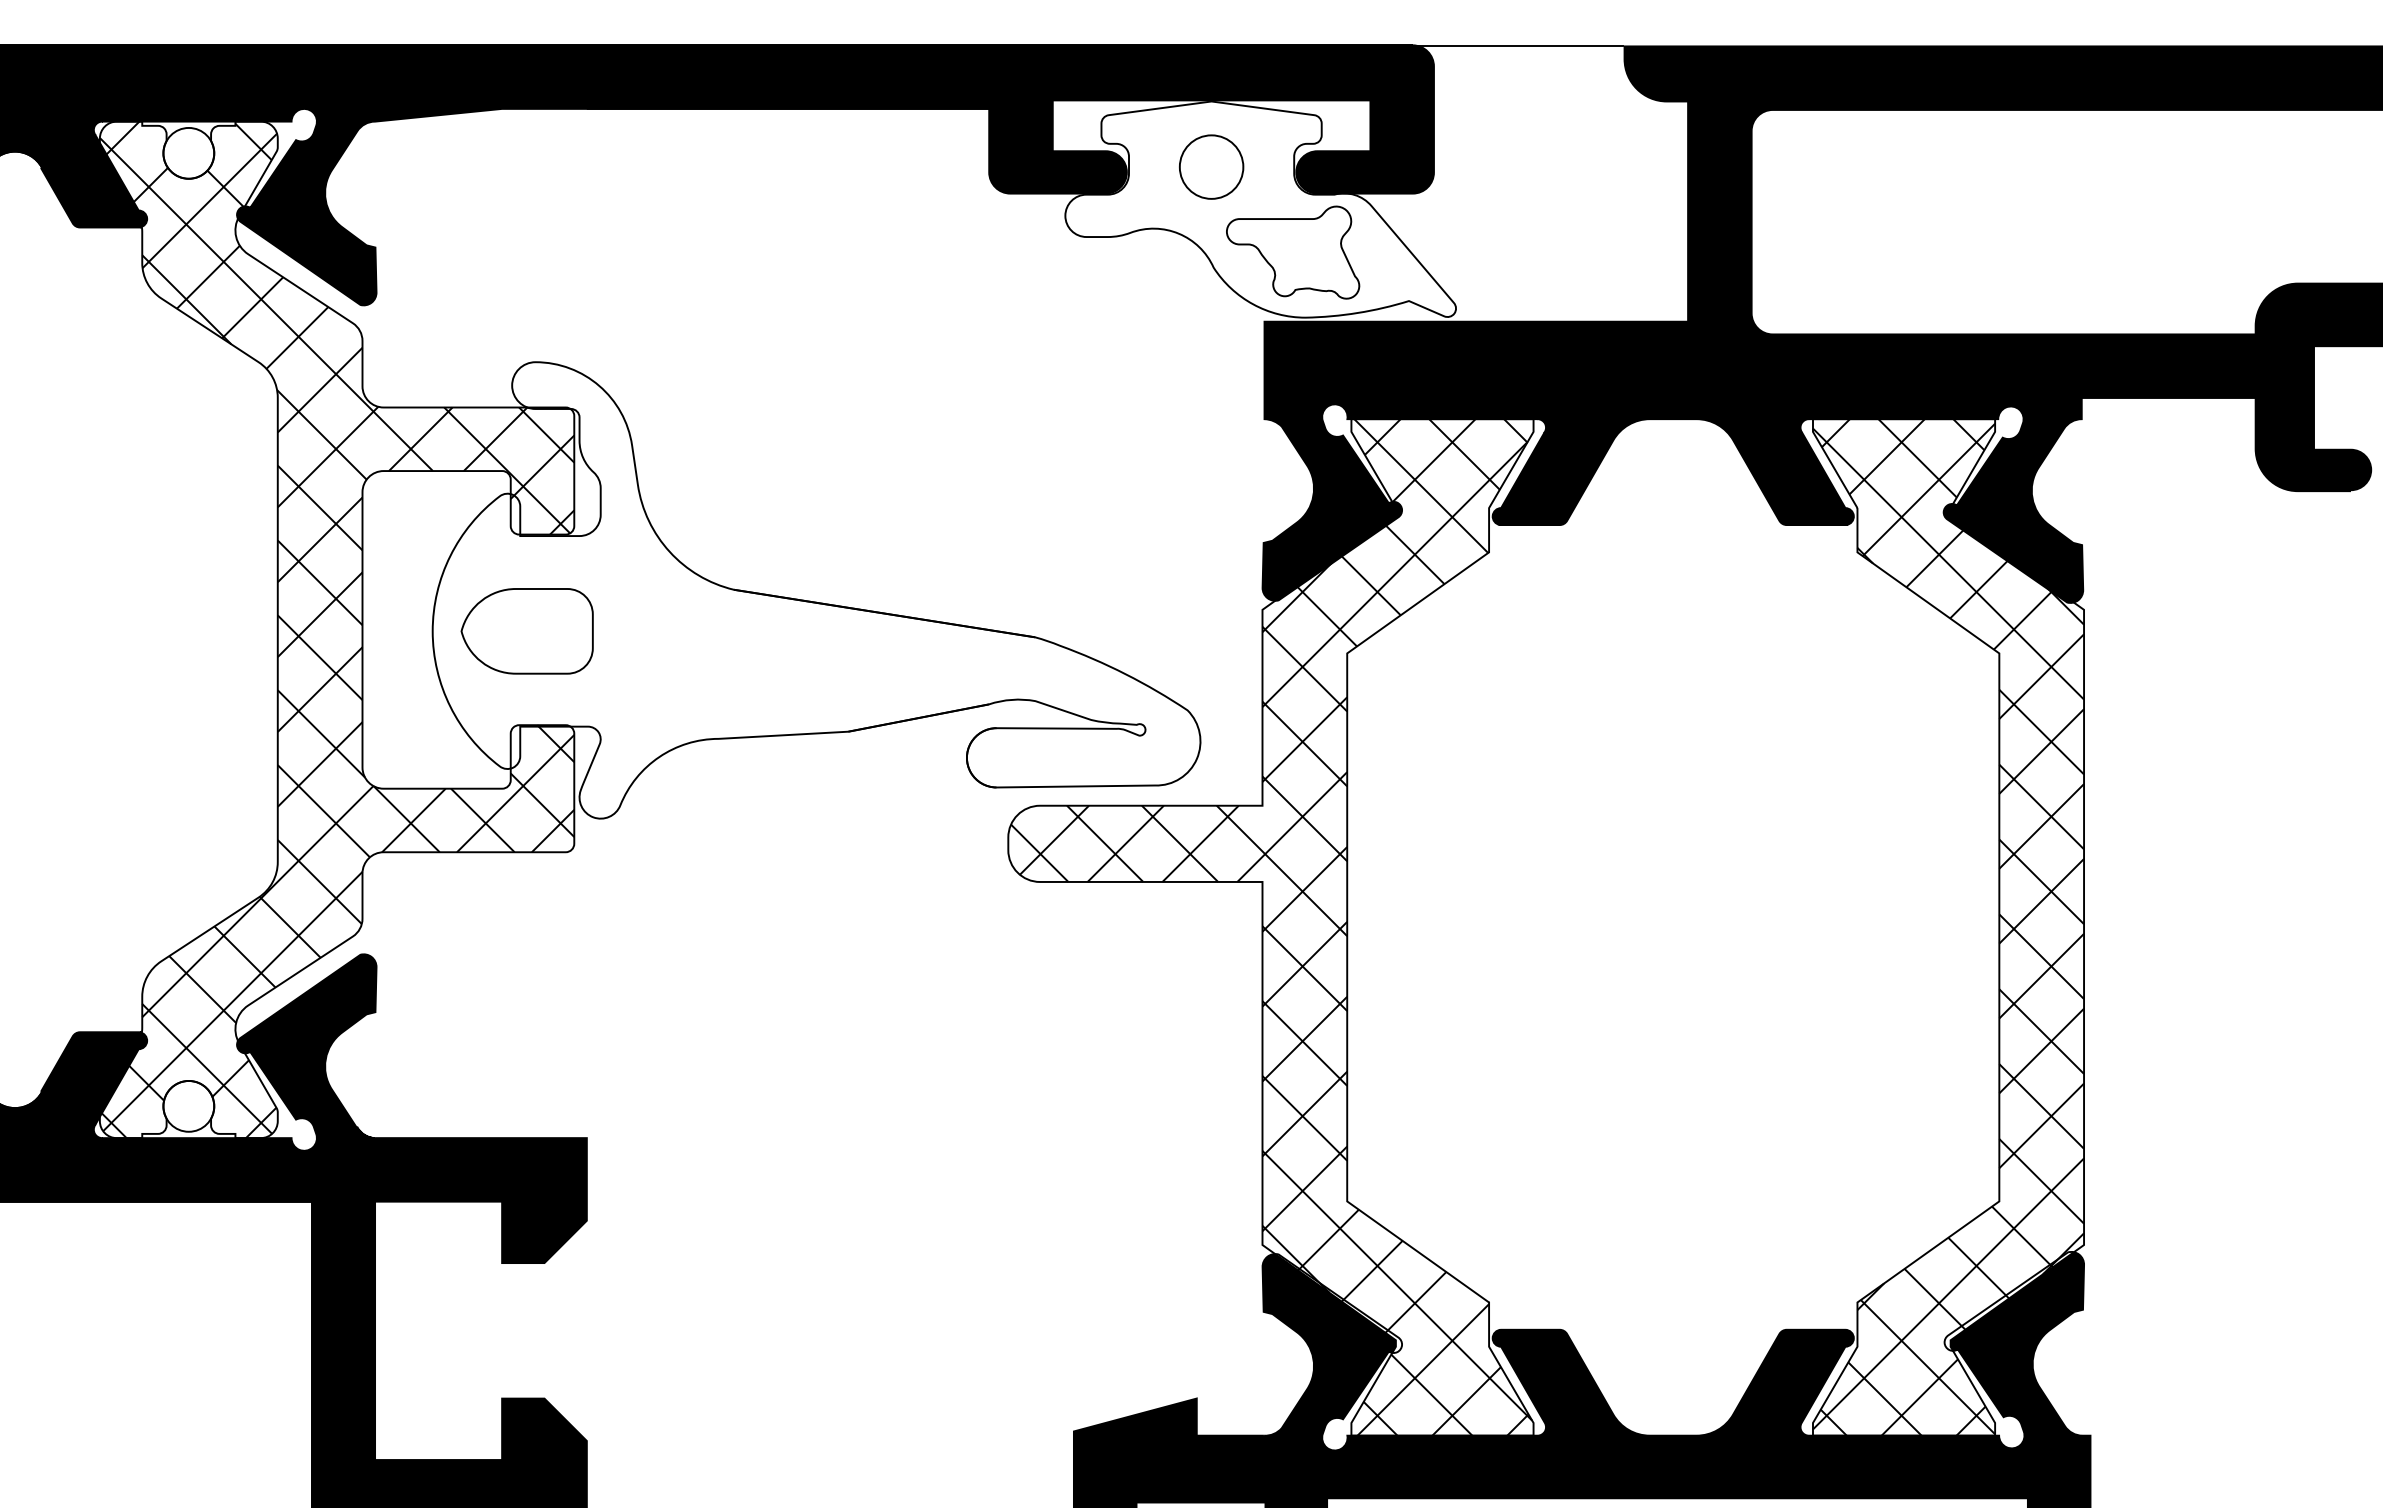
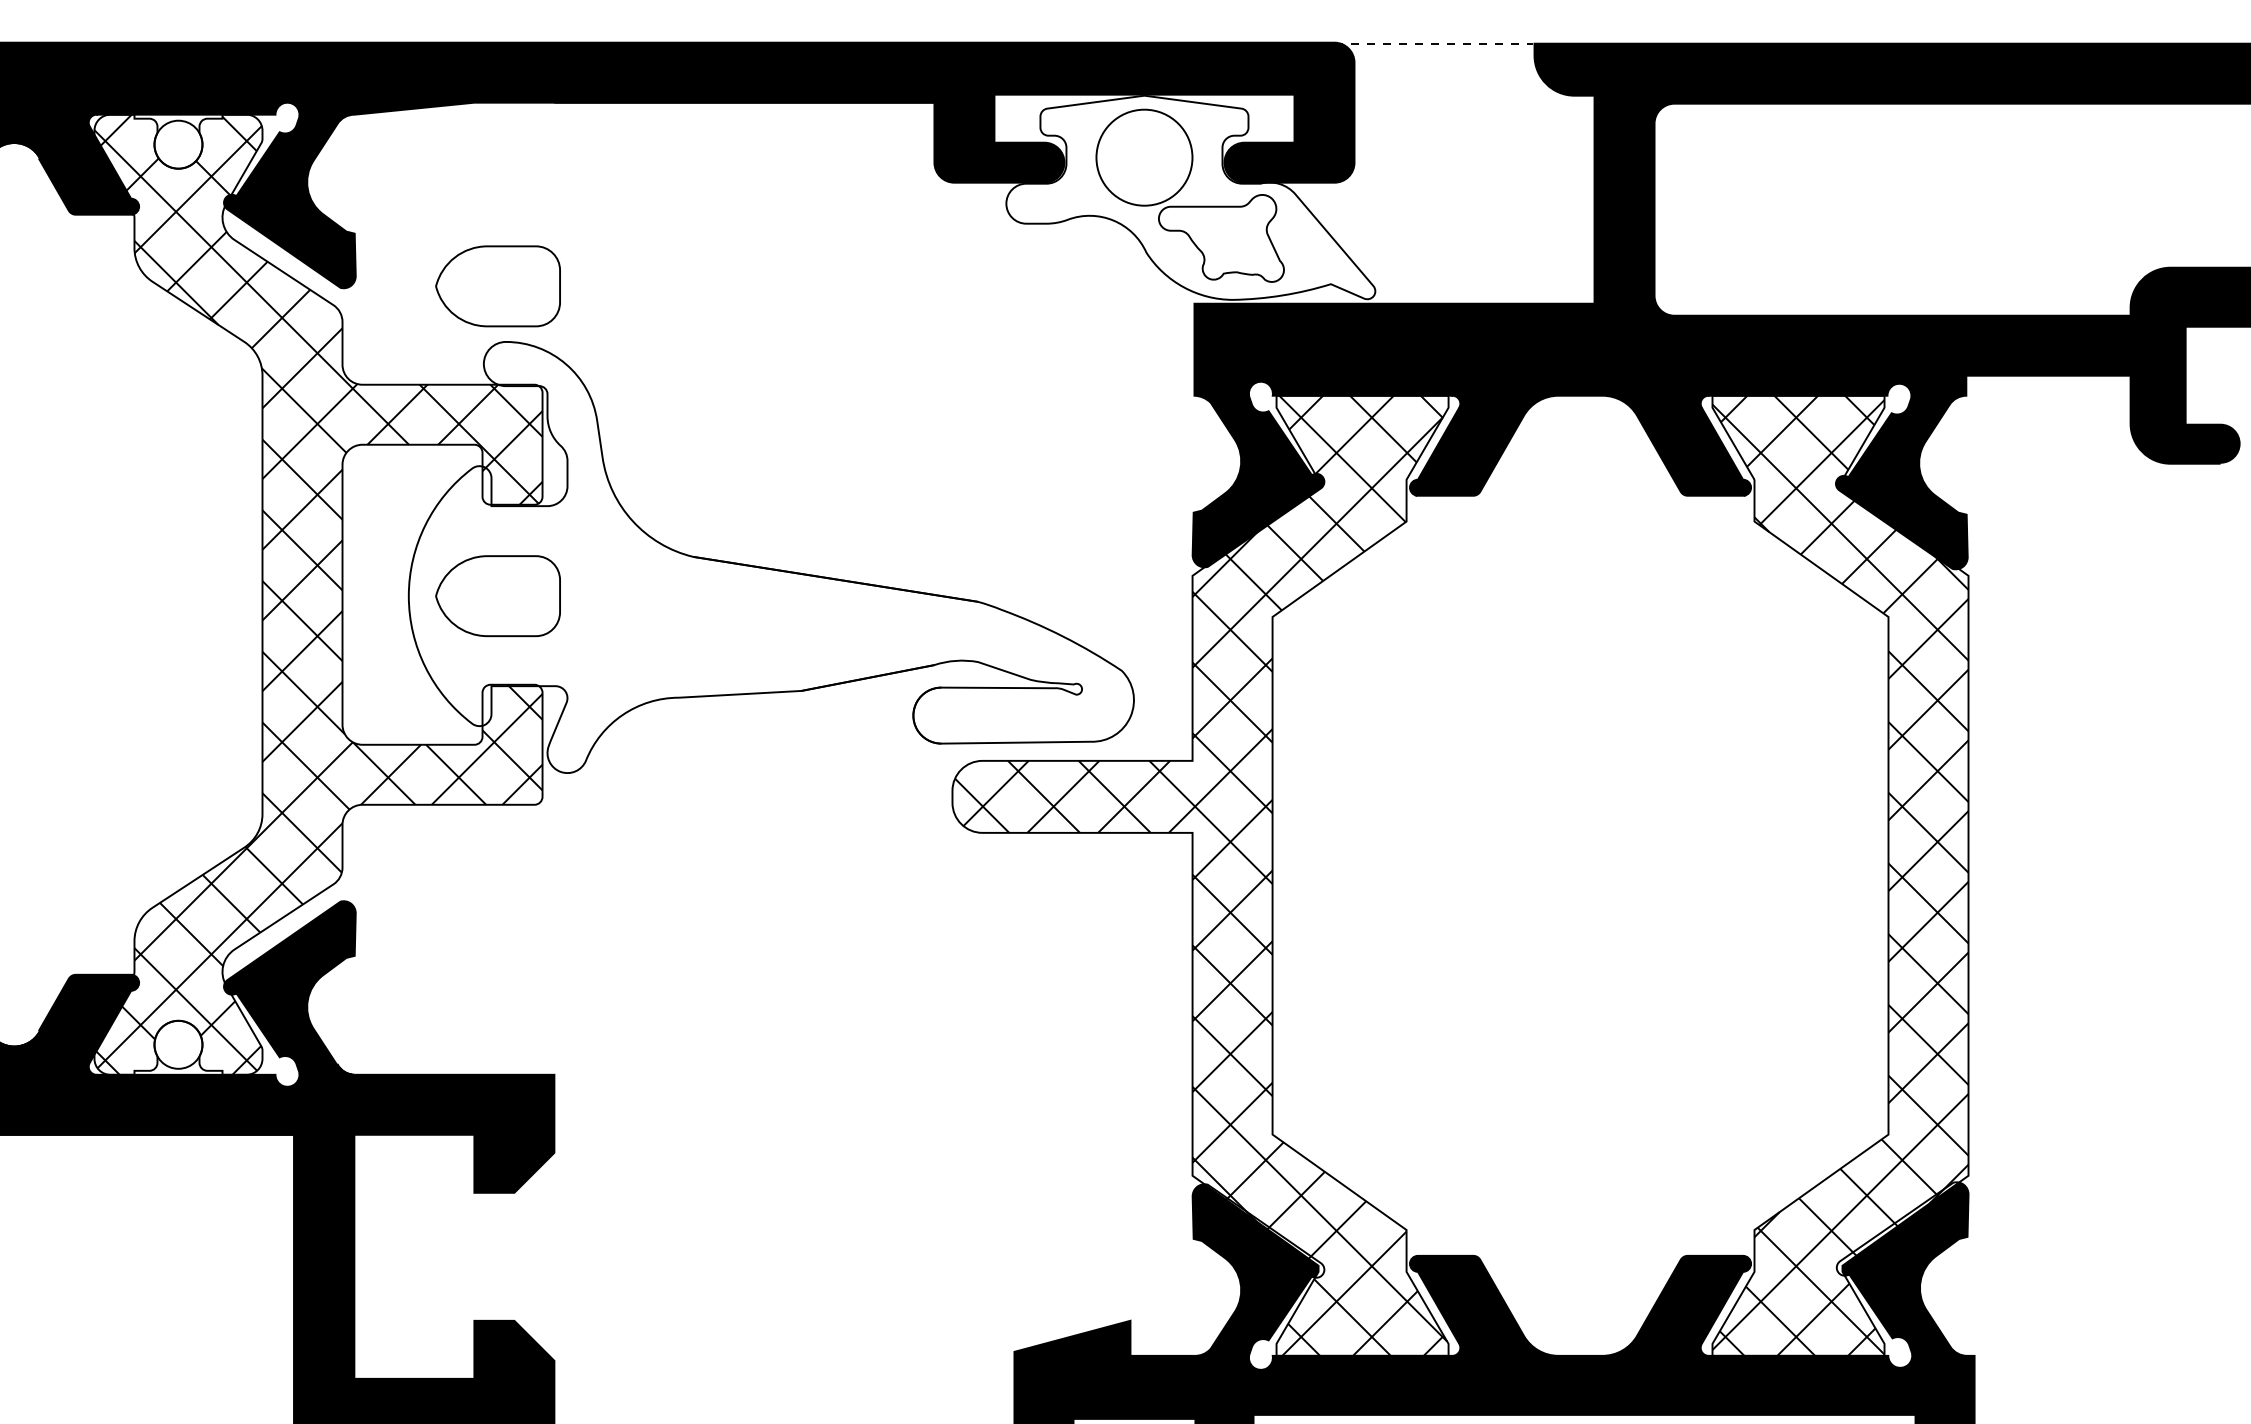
line: (1518, 46) -> (1434, 43), solid -> dashed
circle: (1211, 166) -> (1144, 157), size x1.6
part: (526, 303) -> (497, 286), added

